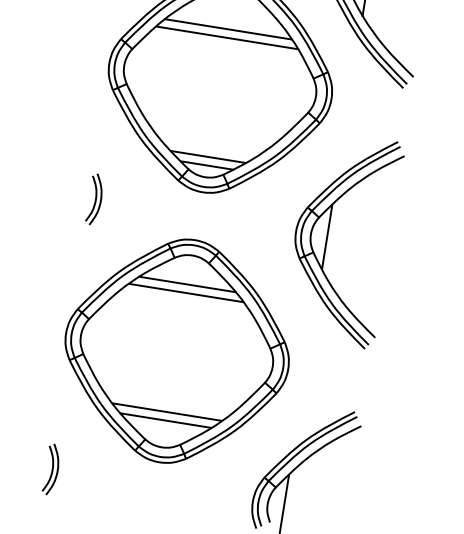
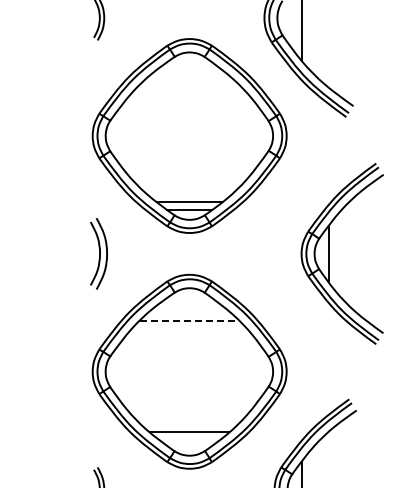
line: (228, 29) -> (189, 90), removed
line: (227, 38) -> (189, 98), removed
part: (95, 199) -> (99, 253), size x1.6
part: (328, 236) -> (329, 253), moved
line: (187, 284) -> (189, 313), removed
line: (186, 293) -> (189, 321), solid -> dashed
line: (166, 411) -> (188, 424), removed

